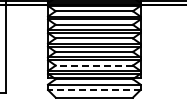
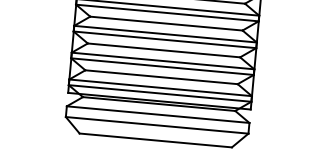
line: (94, 65) -> (161, 77), dashed -> solid
line: (93, 90) -> (155, 126), dashed -> solid

